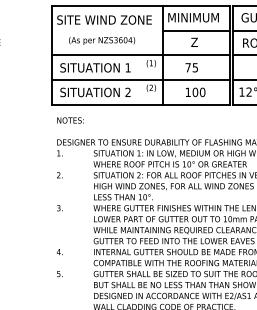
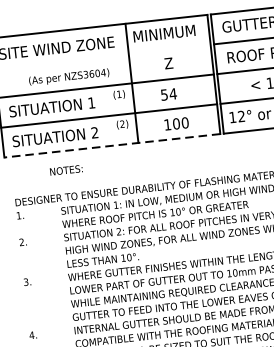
line: (196, 30) -> (169, 48), removed
text: (102, 40) -> (69, 76), moved
text: (191, 67) -> (168, 94), 75 -> 54
line: (140, 104) -> (111, 145), solid -> dashed
text: (70, 120) -> (66, 170), moved

